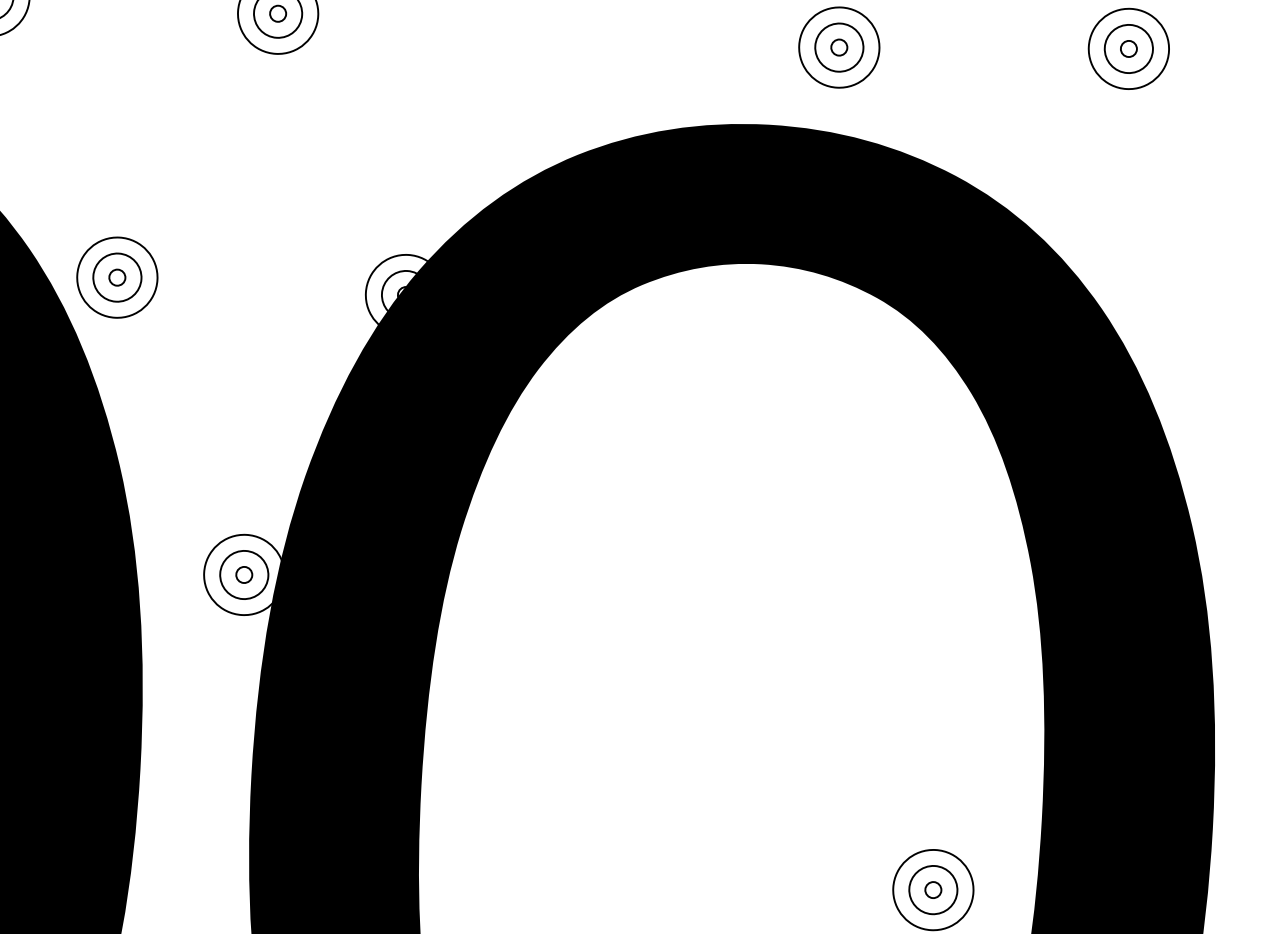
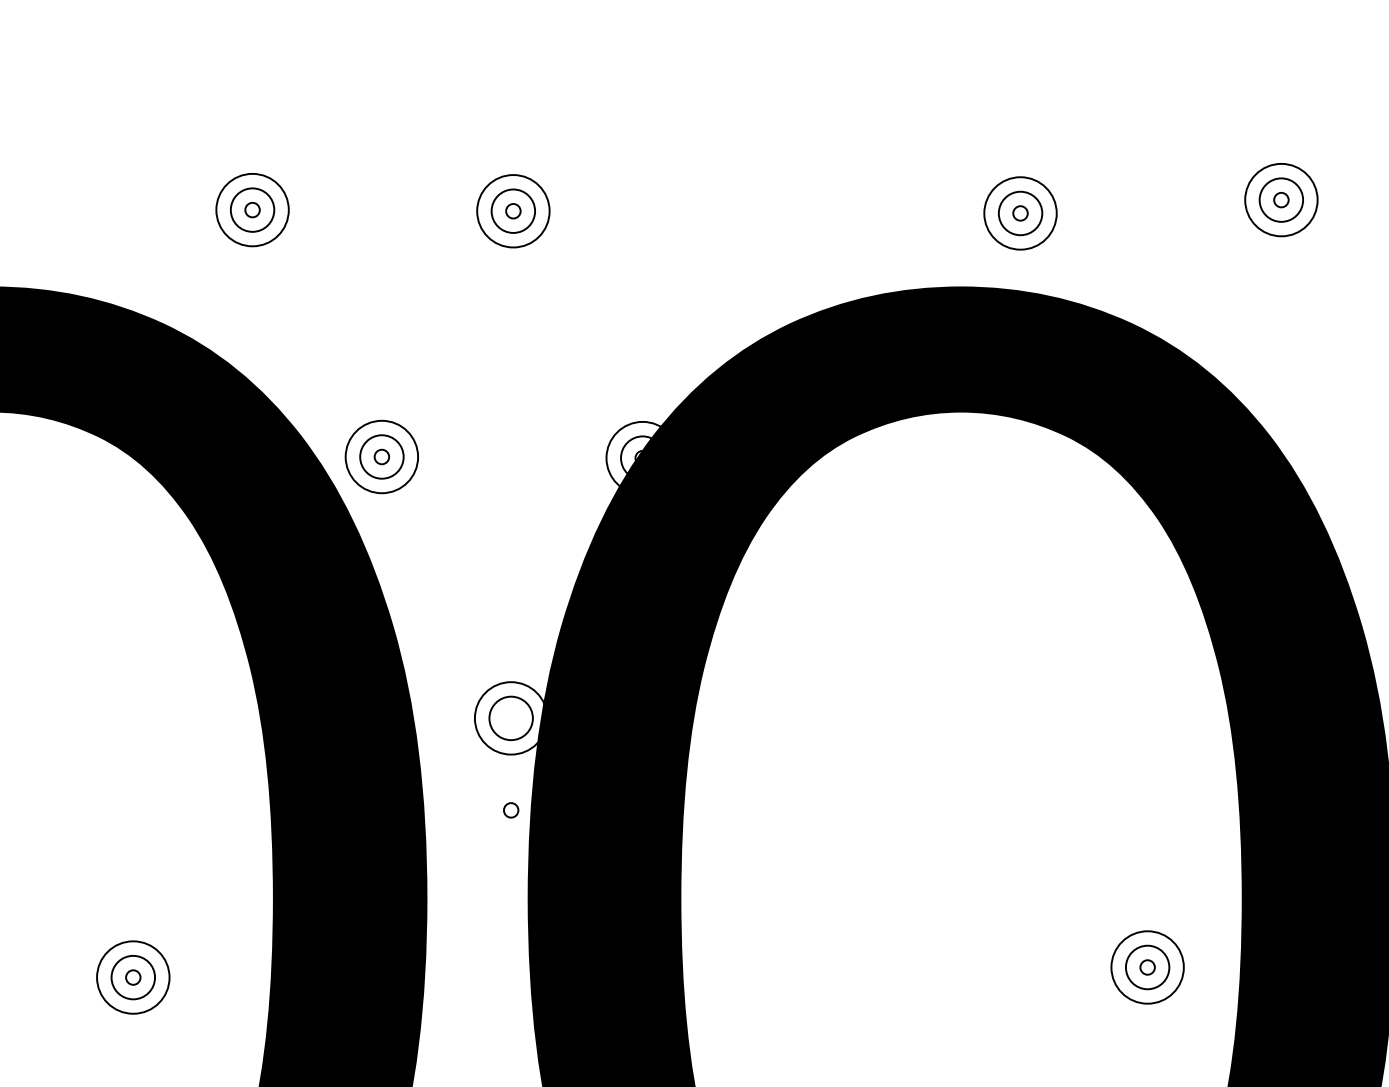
part: (244, 575) -> (511, 810), moved

